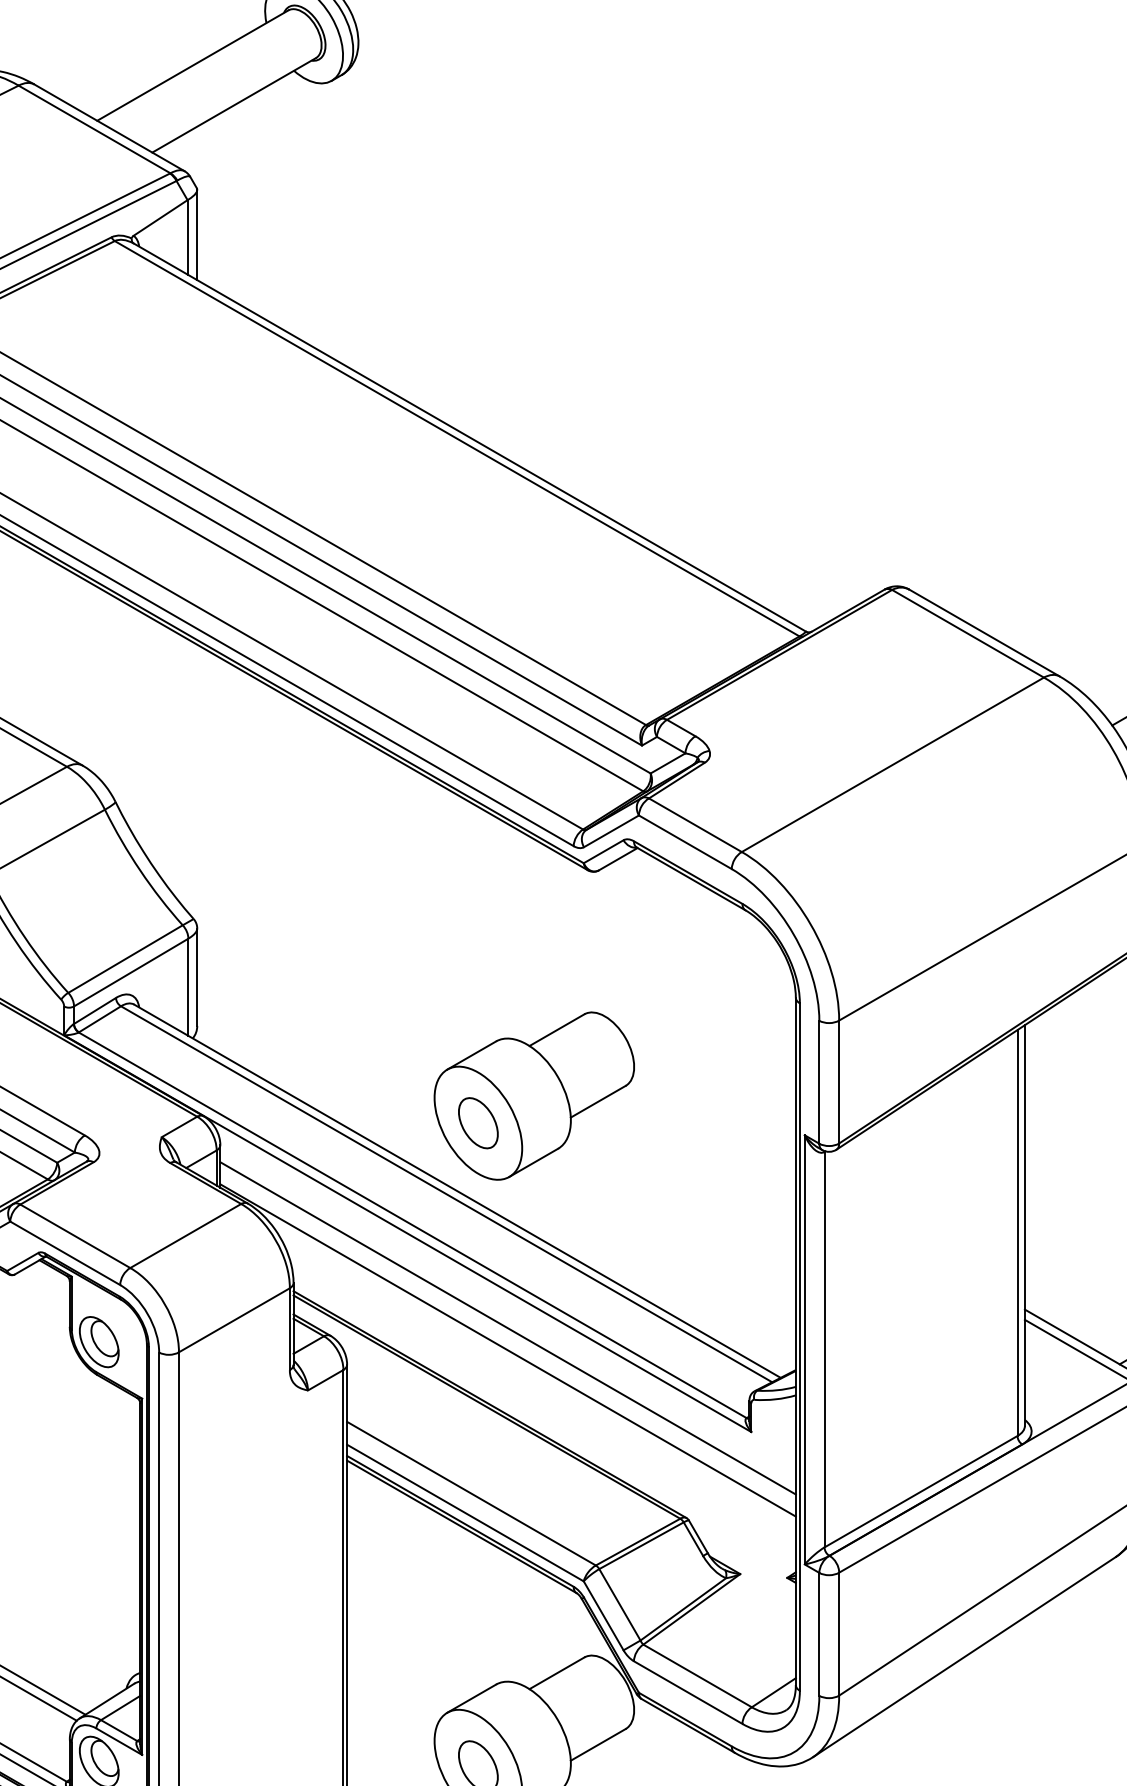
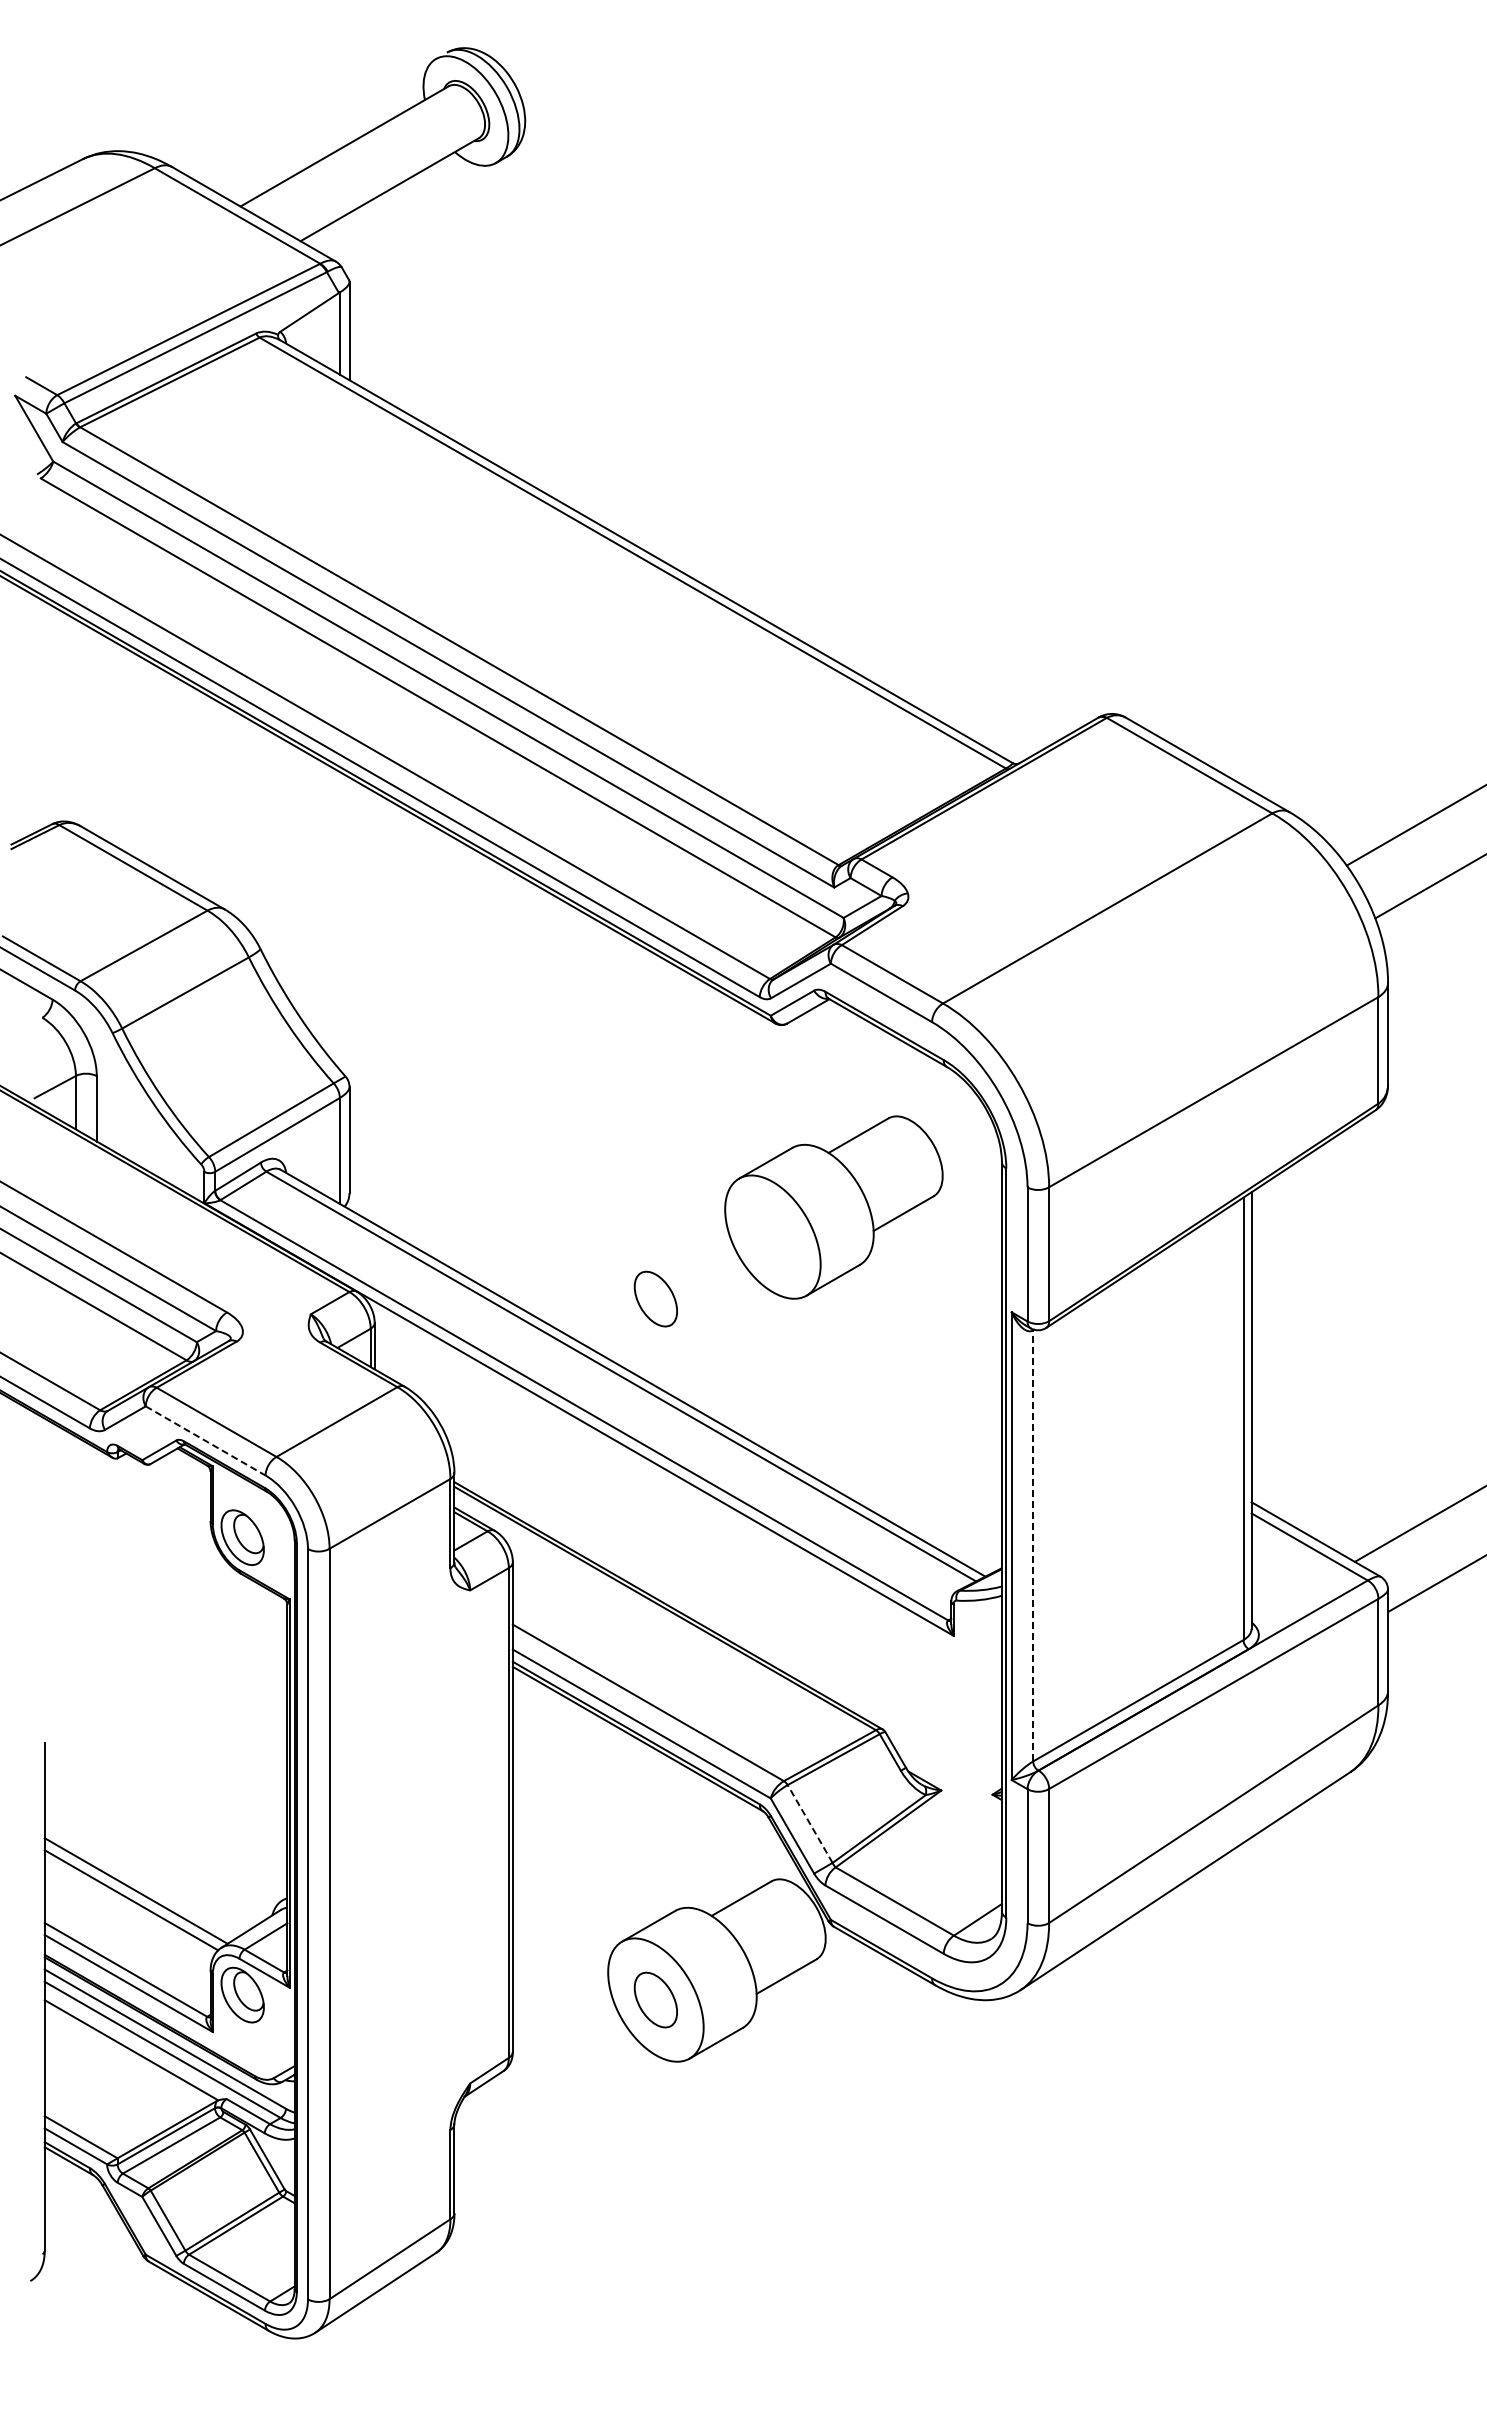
part: (533, 1096) -> (833, 1207), moved
line: (66, 1253) -> (206, 1441), solid -> dashed
line: (507, 1328) -> (687, 1522), removed
line: (824, 1349) -> (1033, 1545), solid -> dashed
line: (507, 1350) -> (687, 1546), removed
line: (620, 1605) -> (810, 1824), solid -> dashed

